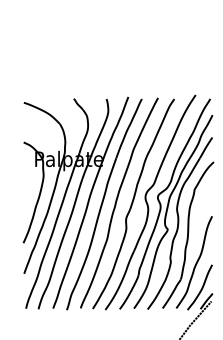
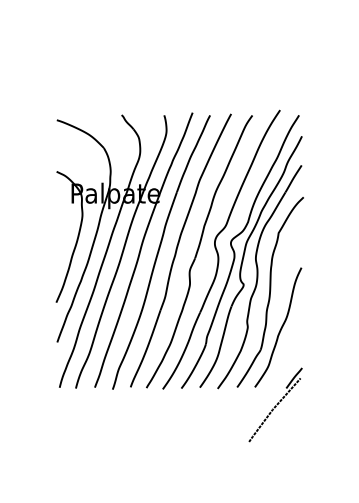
curve: (201, 288) -> (287, 361), removed

